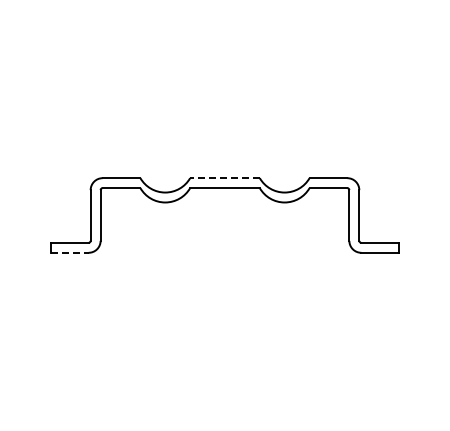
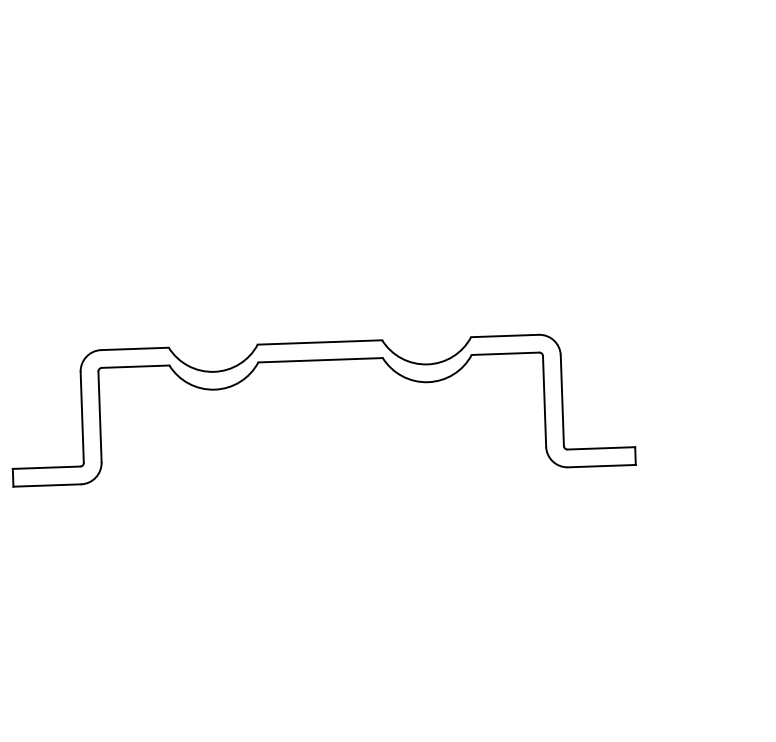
line: (224, 178) -> (319, 343), dashed -> solid
line: (69, 252) -> (46, 484), dashed -> solid

